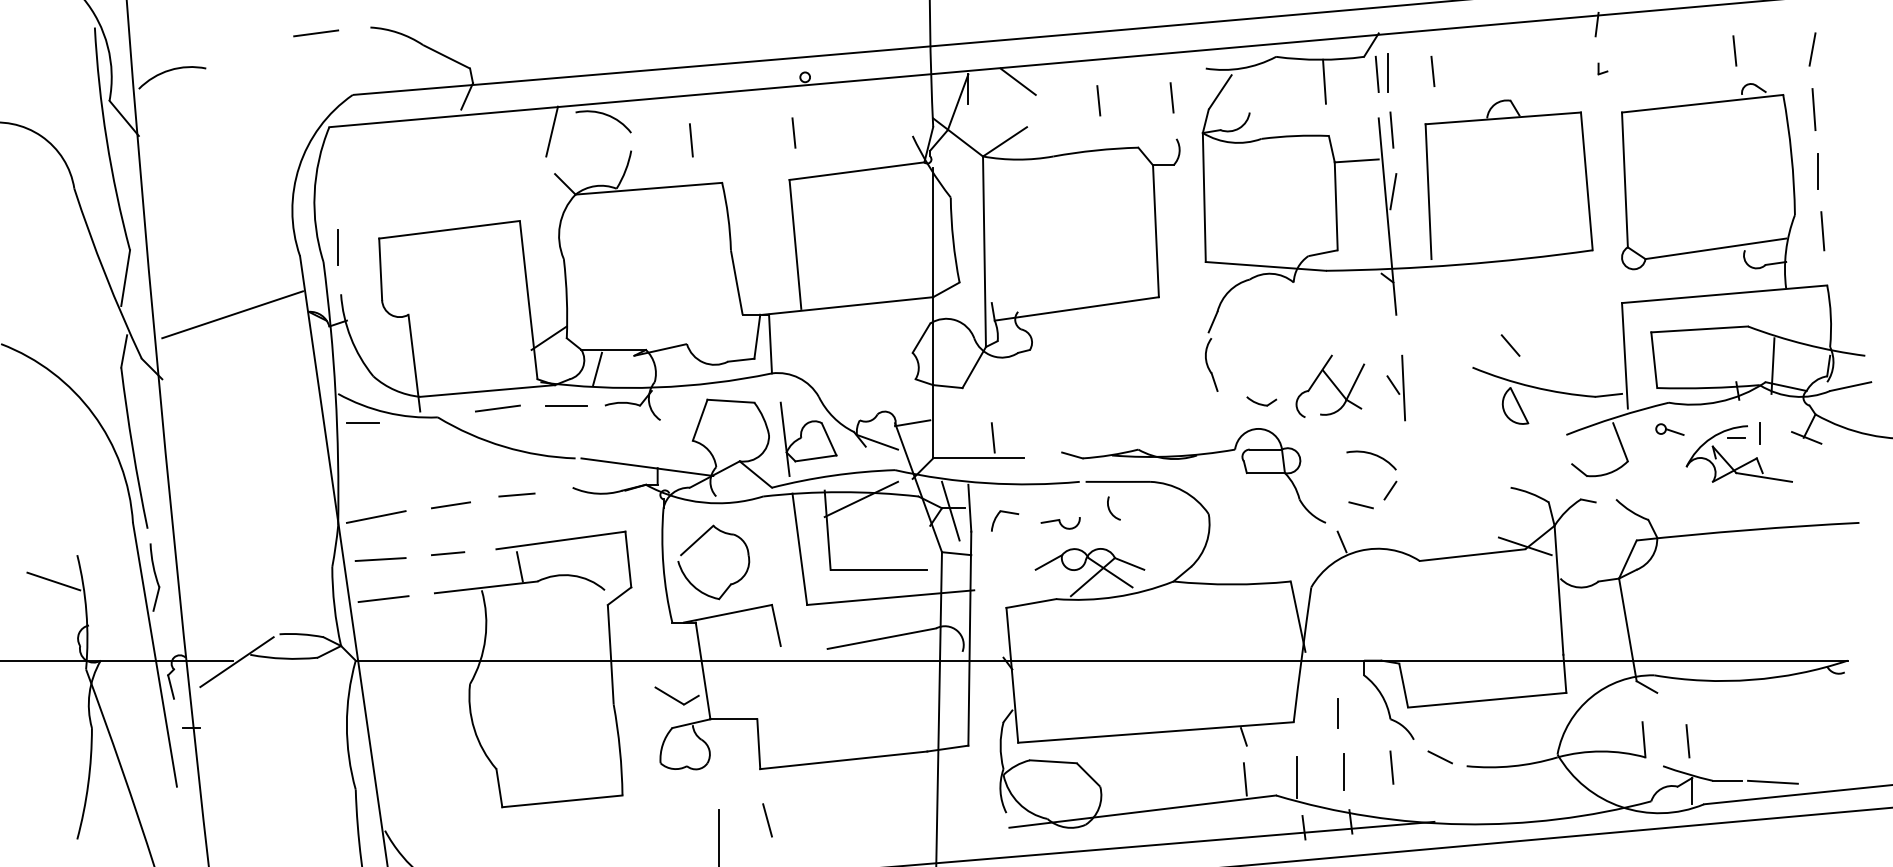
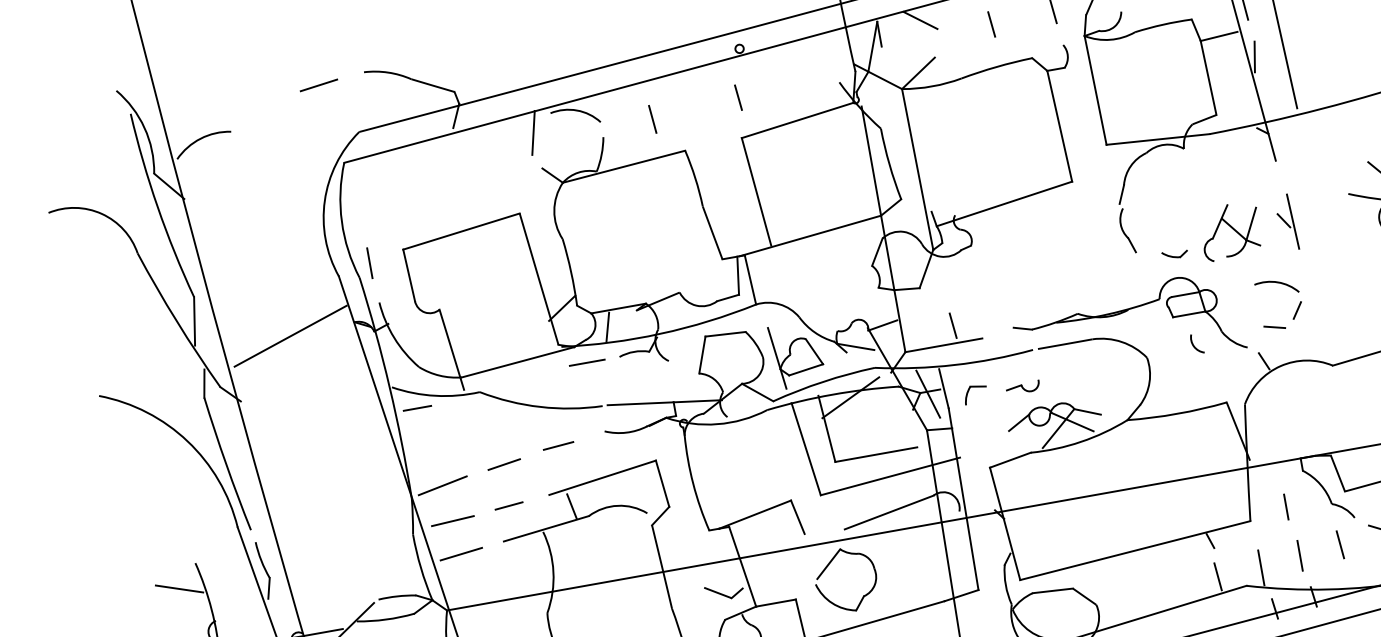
line: (497, 408) -> (529, 375), removed
arc: (1110, 509) -> (1194, 345), moved
part: (695, 543) -> (827, 566), moved

